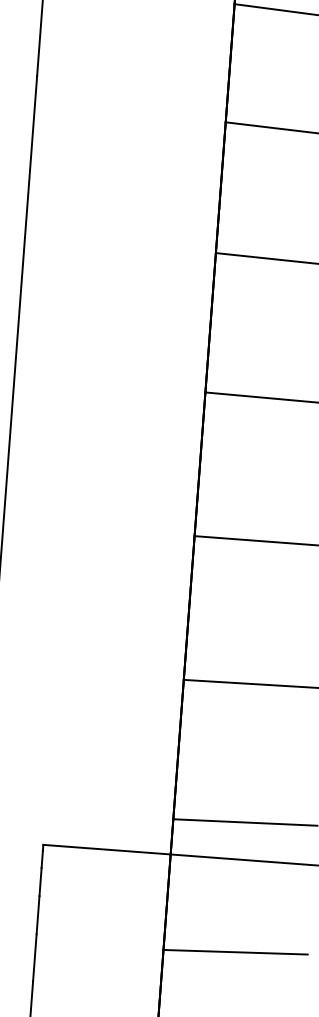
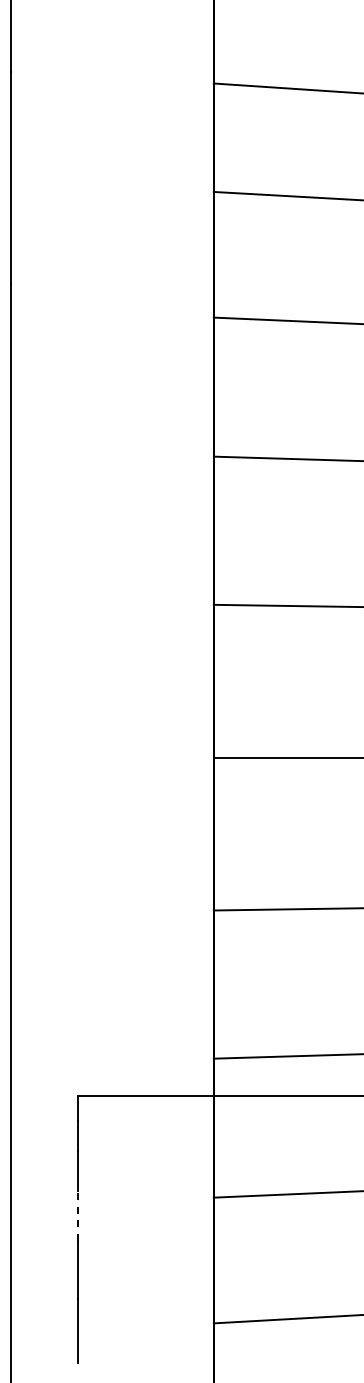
line: (34, 957) -> (78, 1215), solid -> dashed

